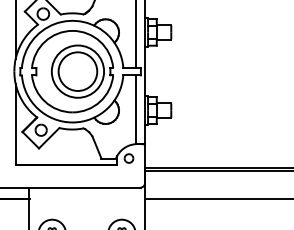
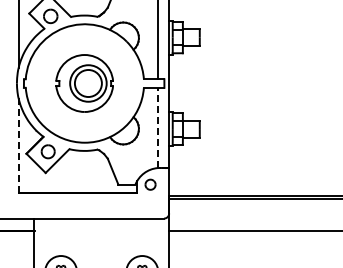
part: (72, 71) -> (84, 83), size x0.6
line: (135, 109) -> (158, 127), solid -> dashed
line: (15, 124) -> (18, 144), solid -> dashed

